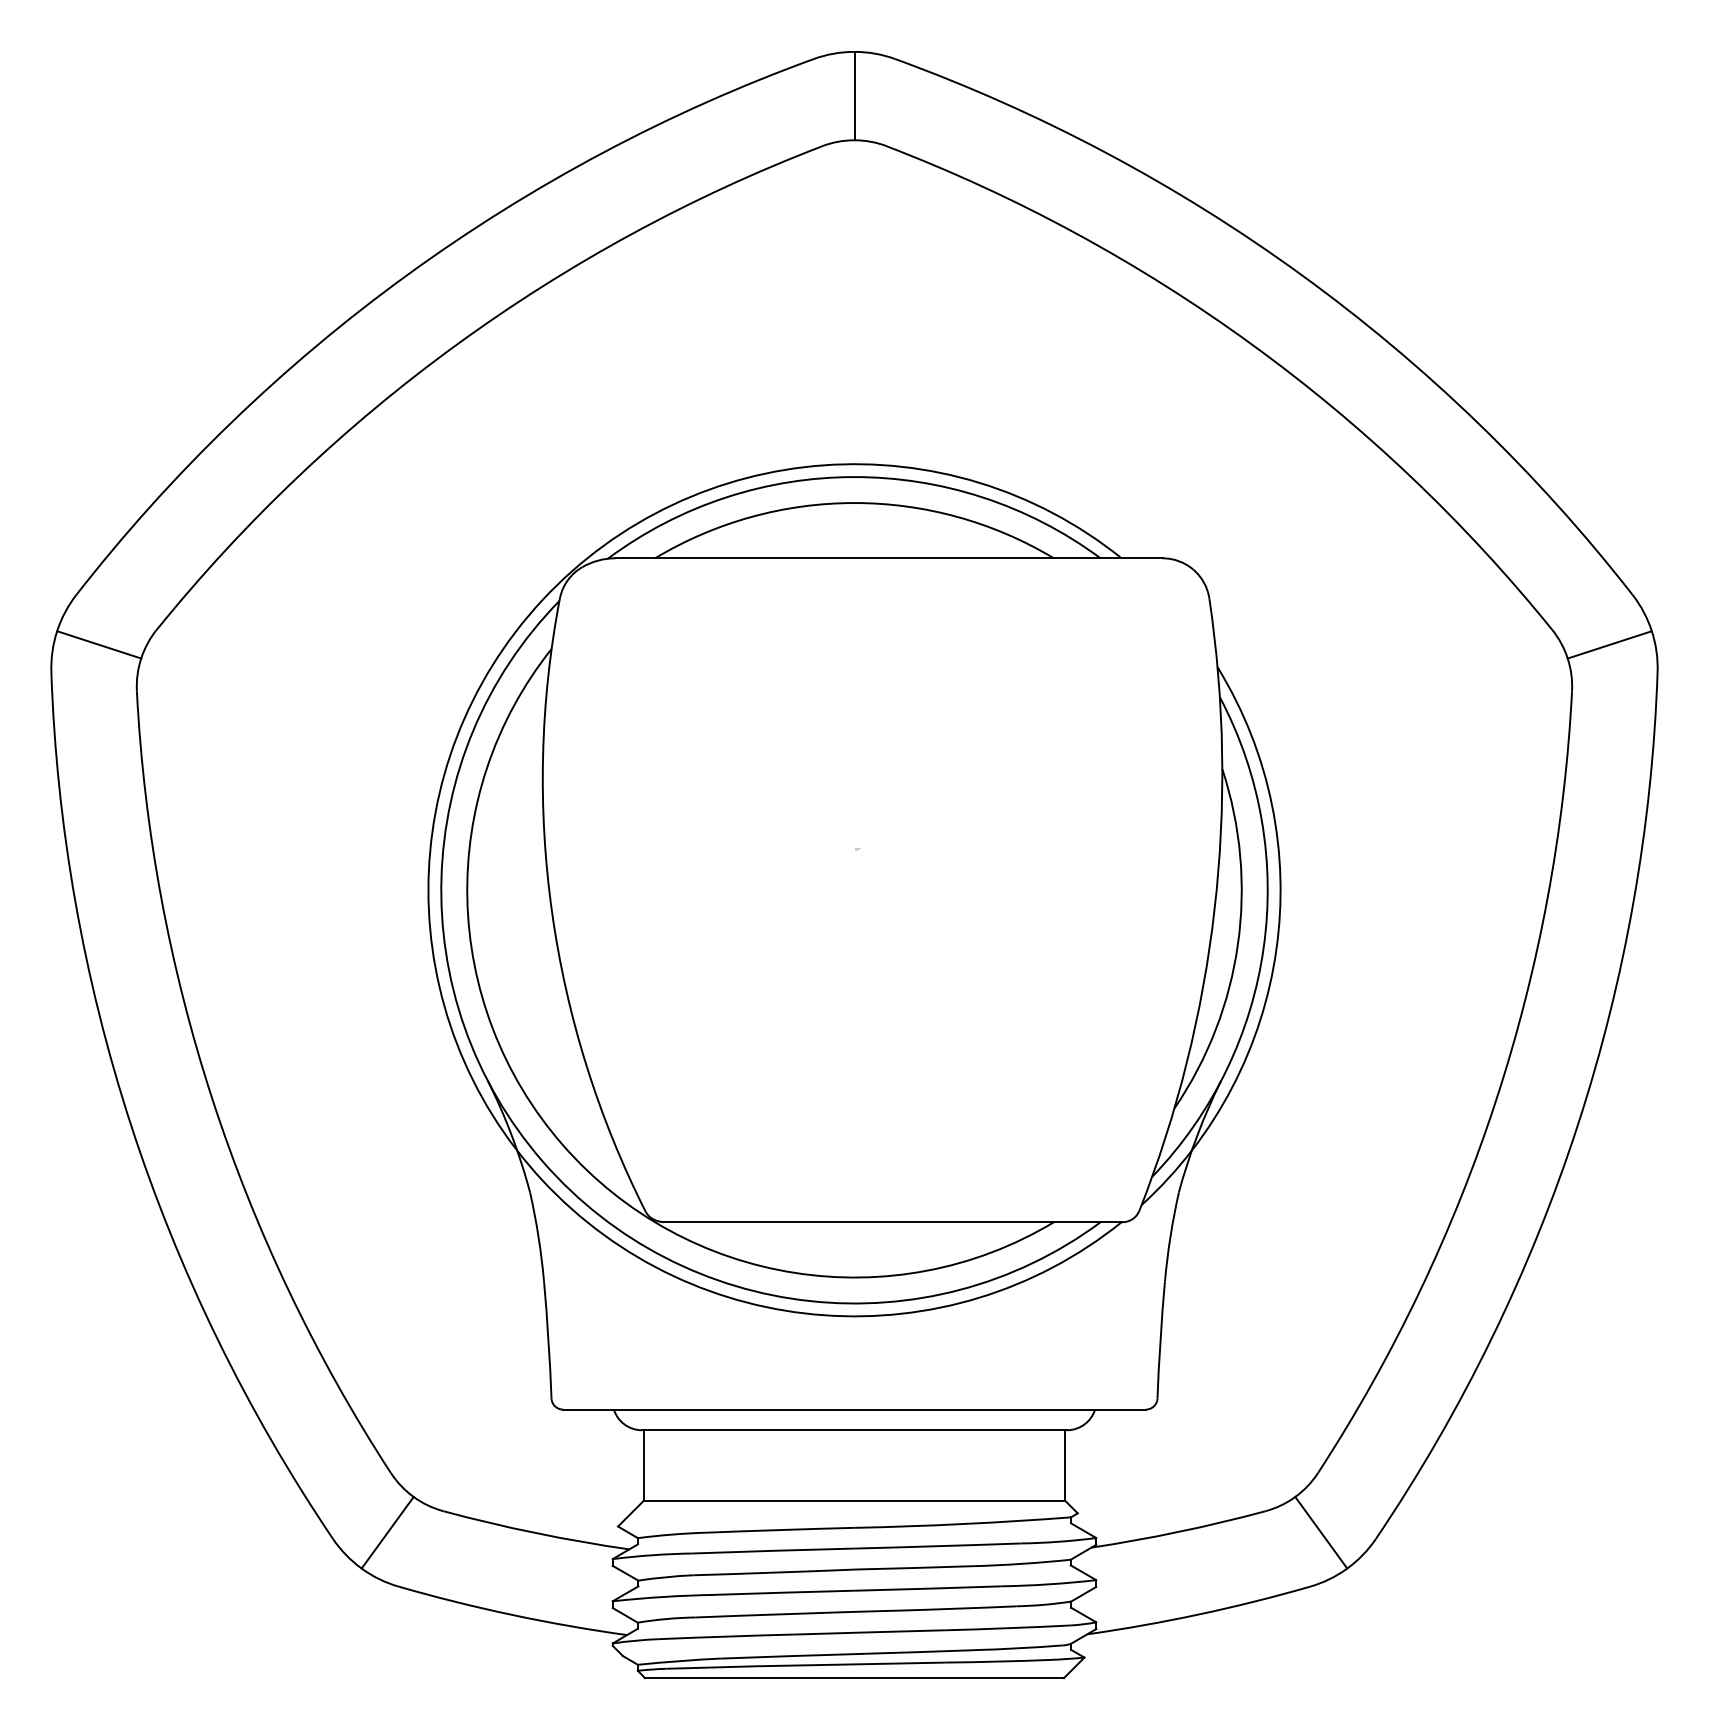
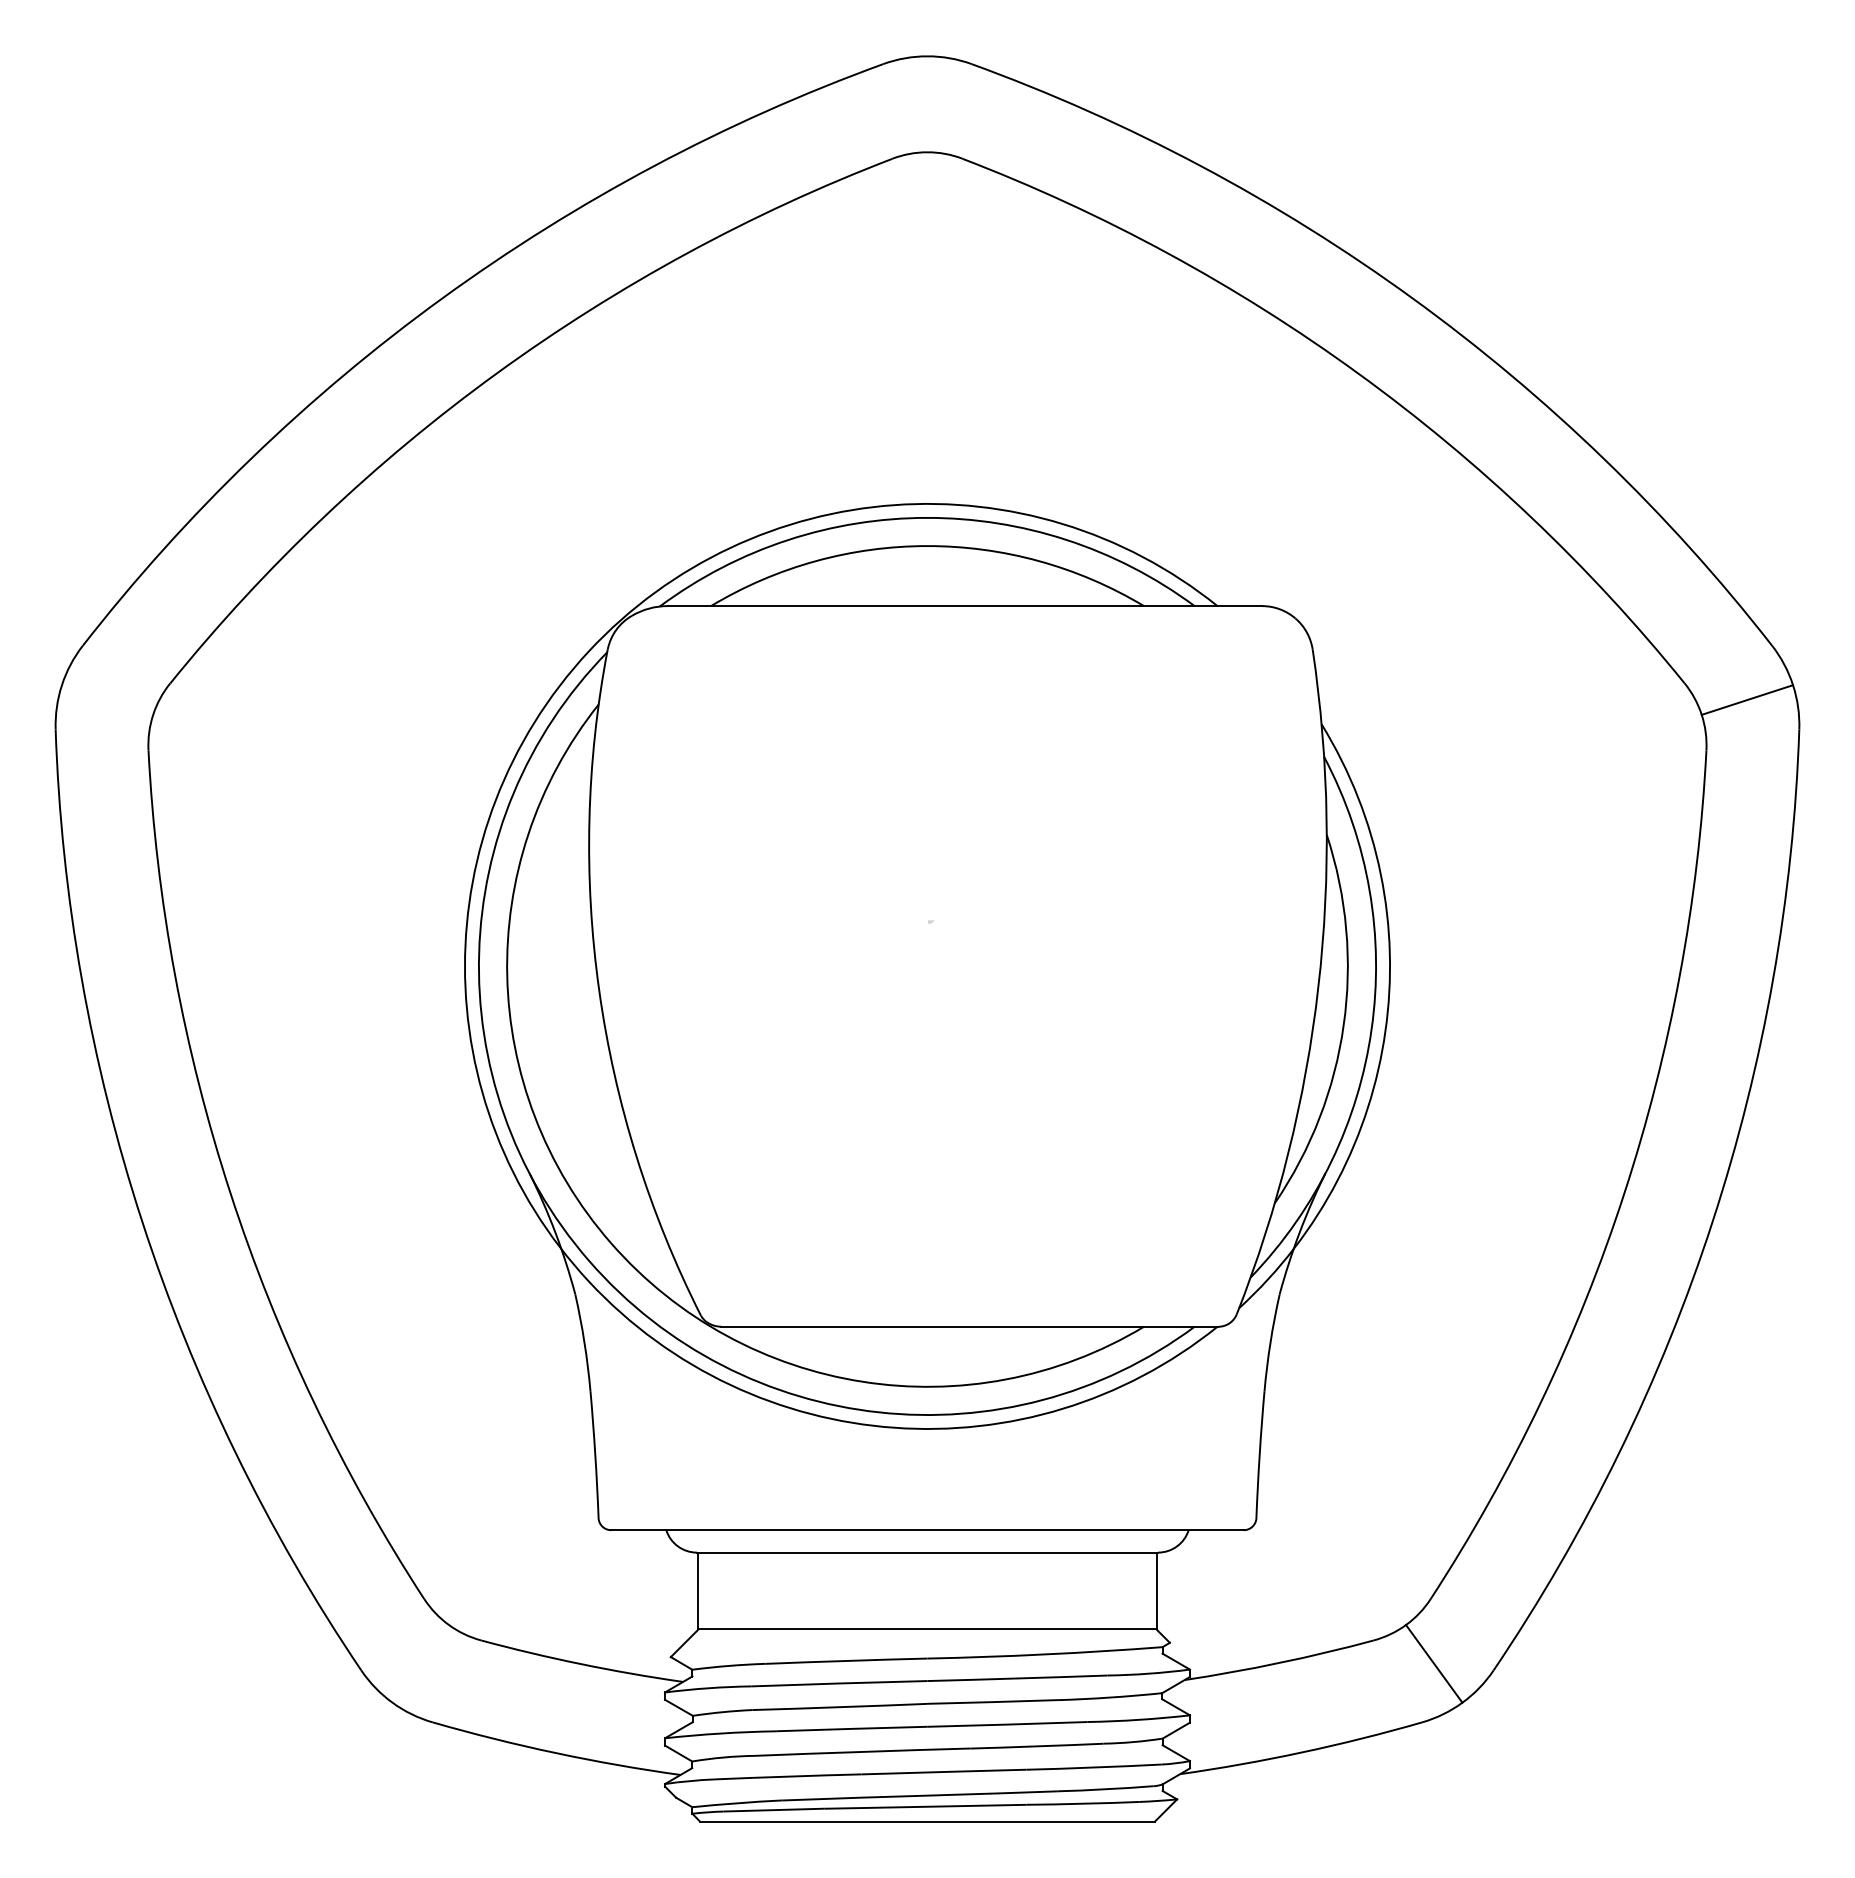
line: (854, 96) -> (927, 104), removed
line: (99, 644) -> (107, 699), removed
line: (387, 1532) -> (420, 1663), removed

